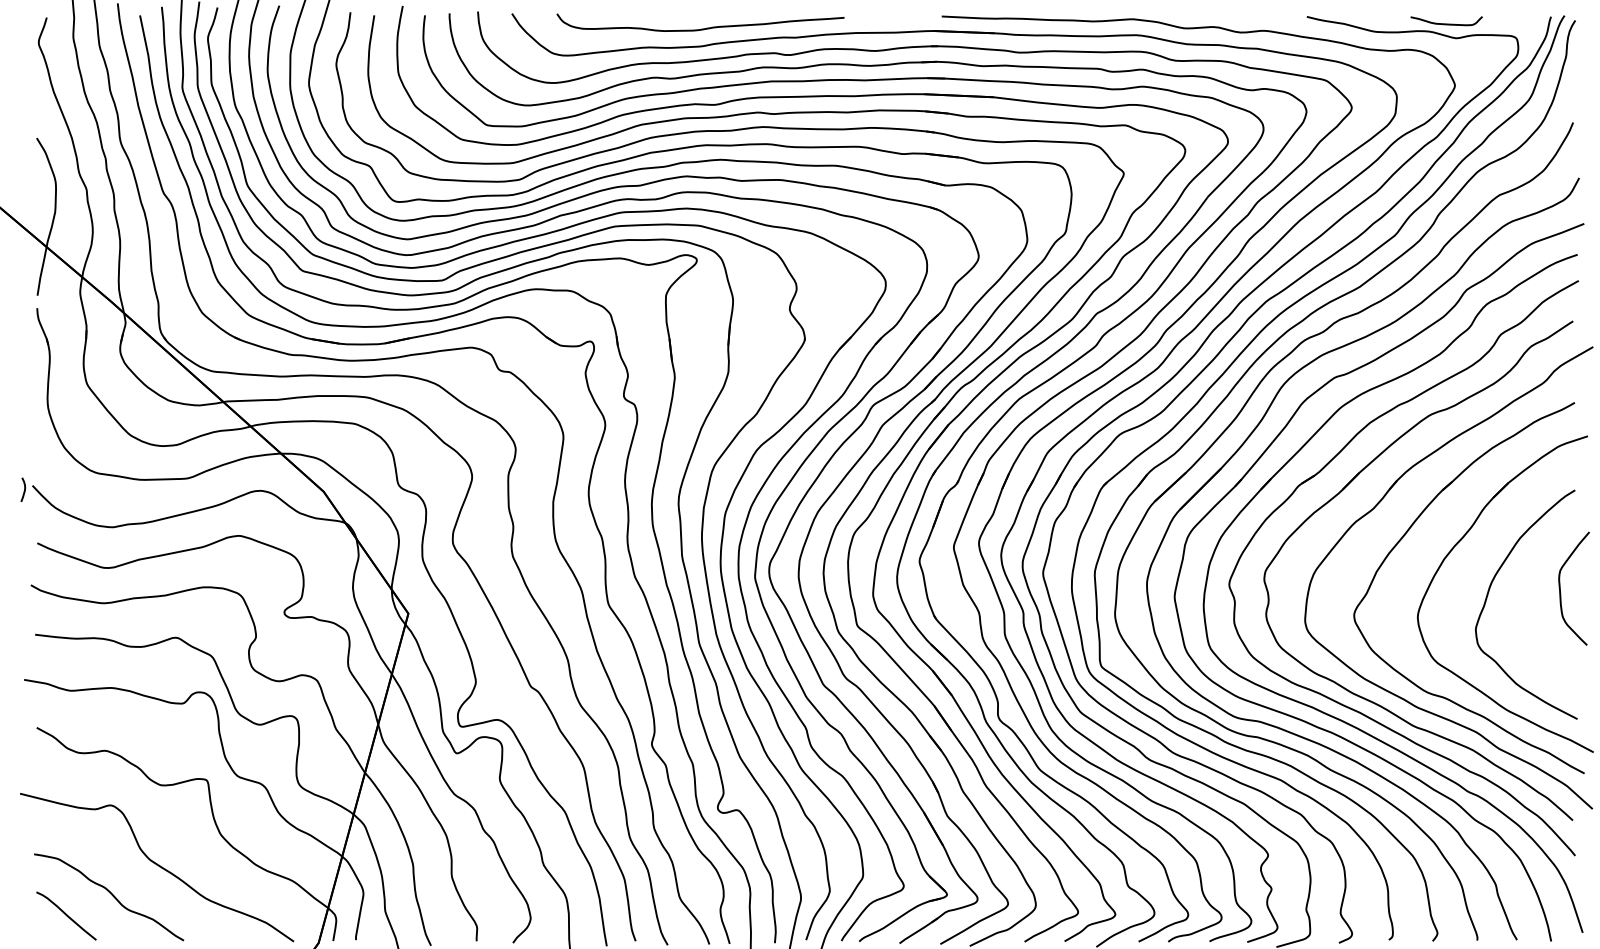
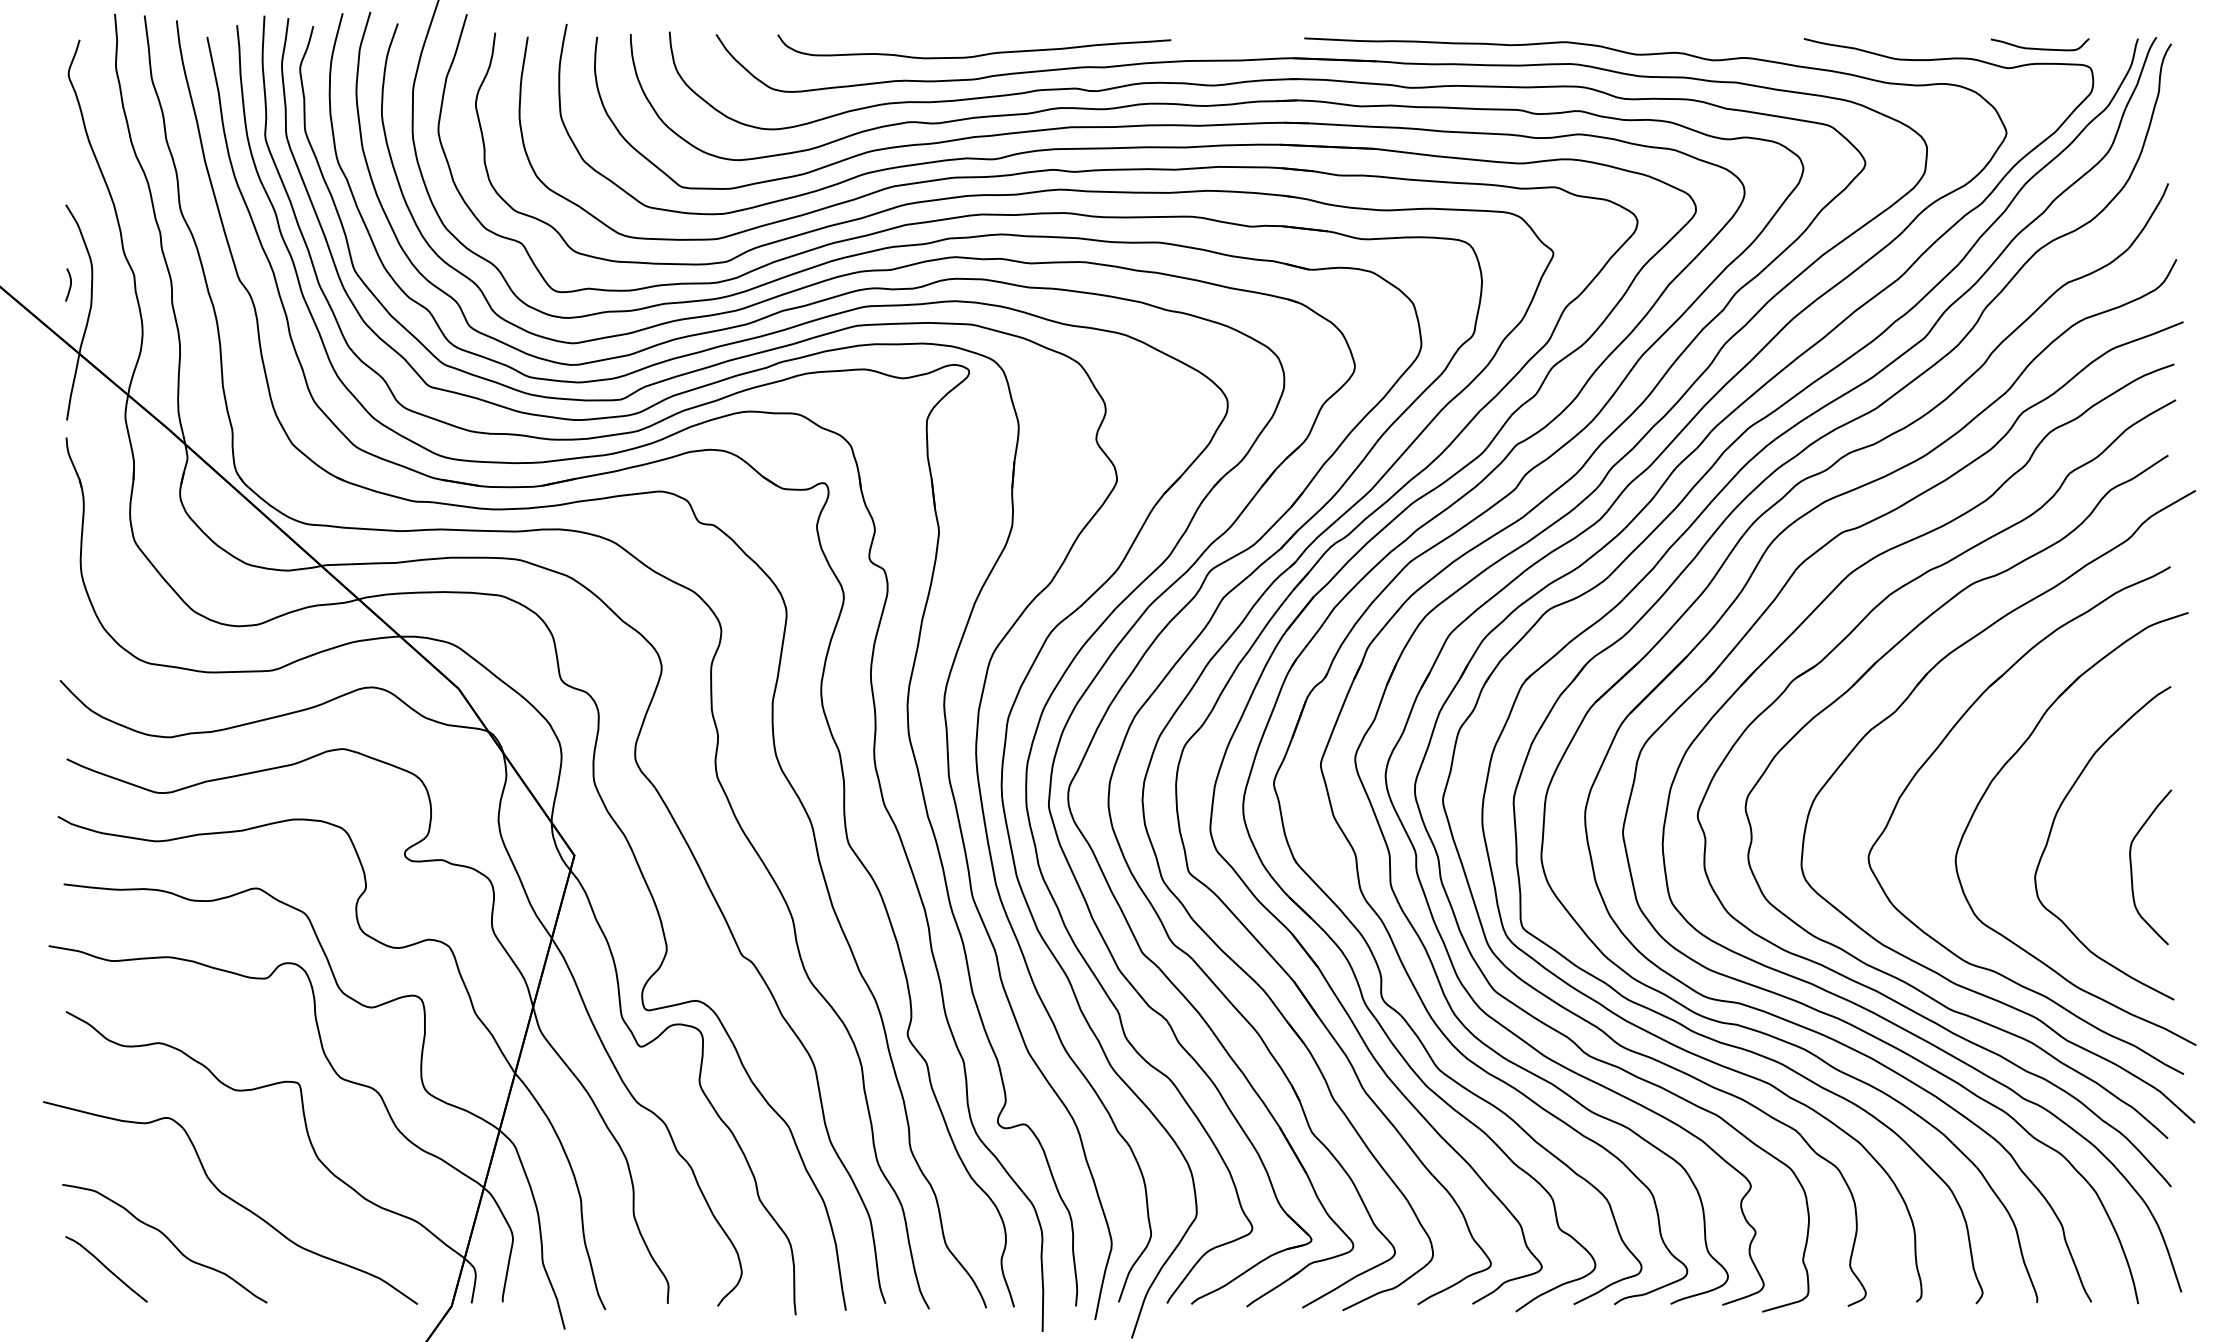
curve: (1446, 23) -> (2039, 48), moved
curve: (24, 490) -> (69, 285), moved
curve: (1560, 589) -> (2132, 868), moved

